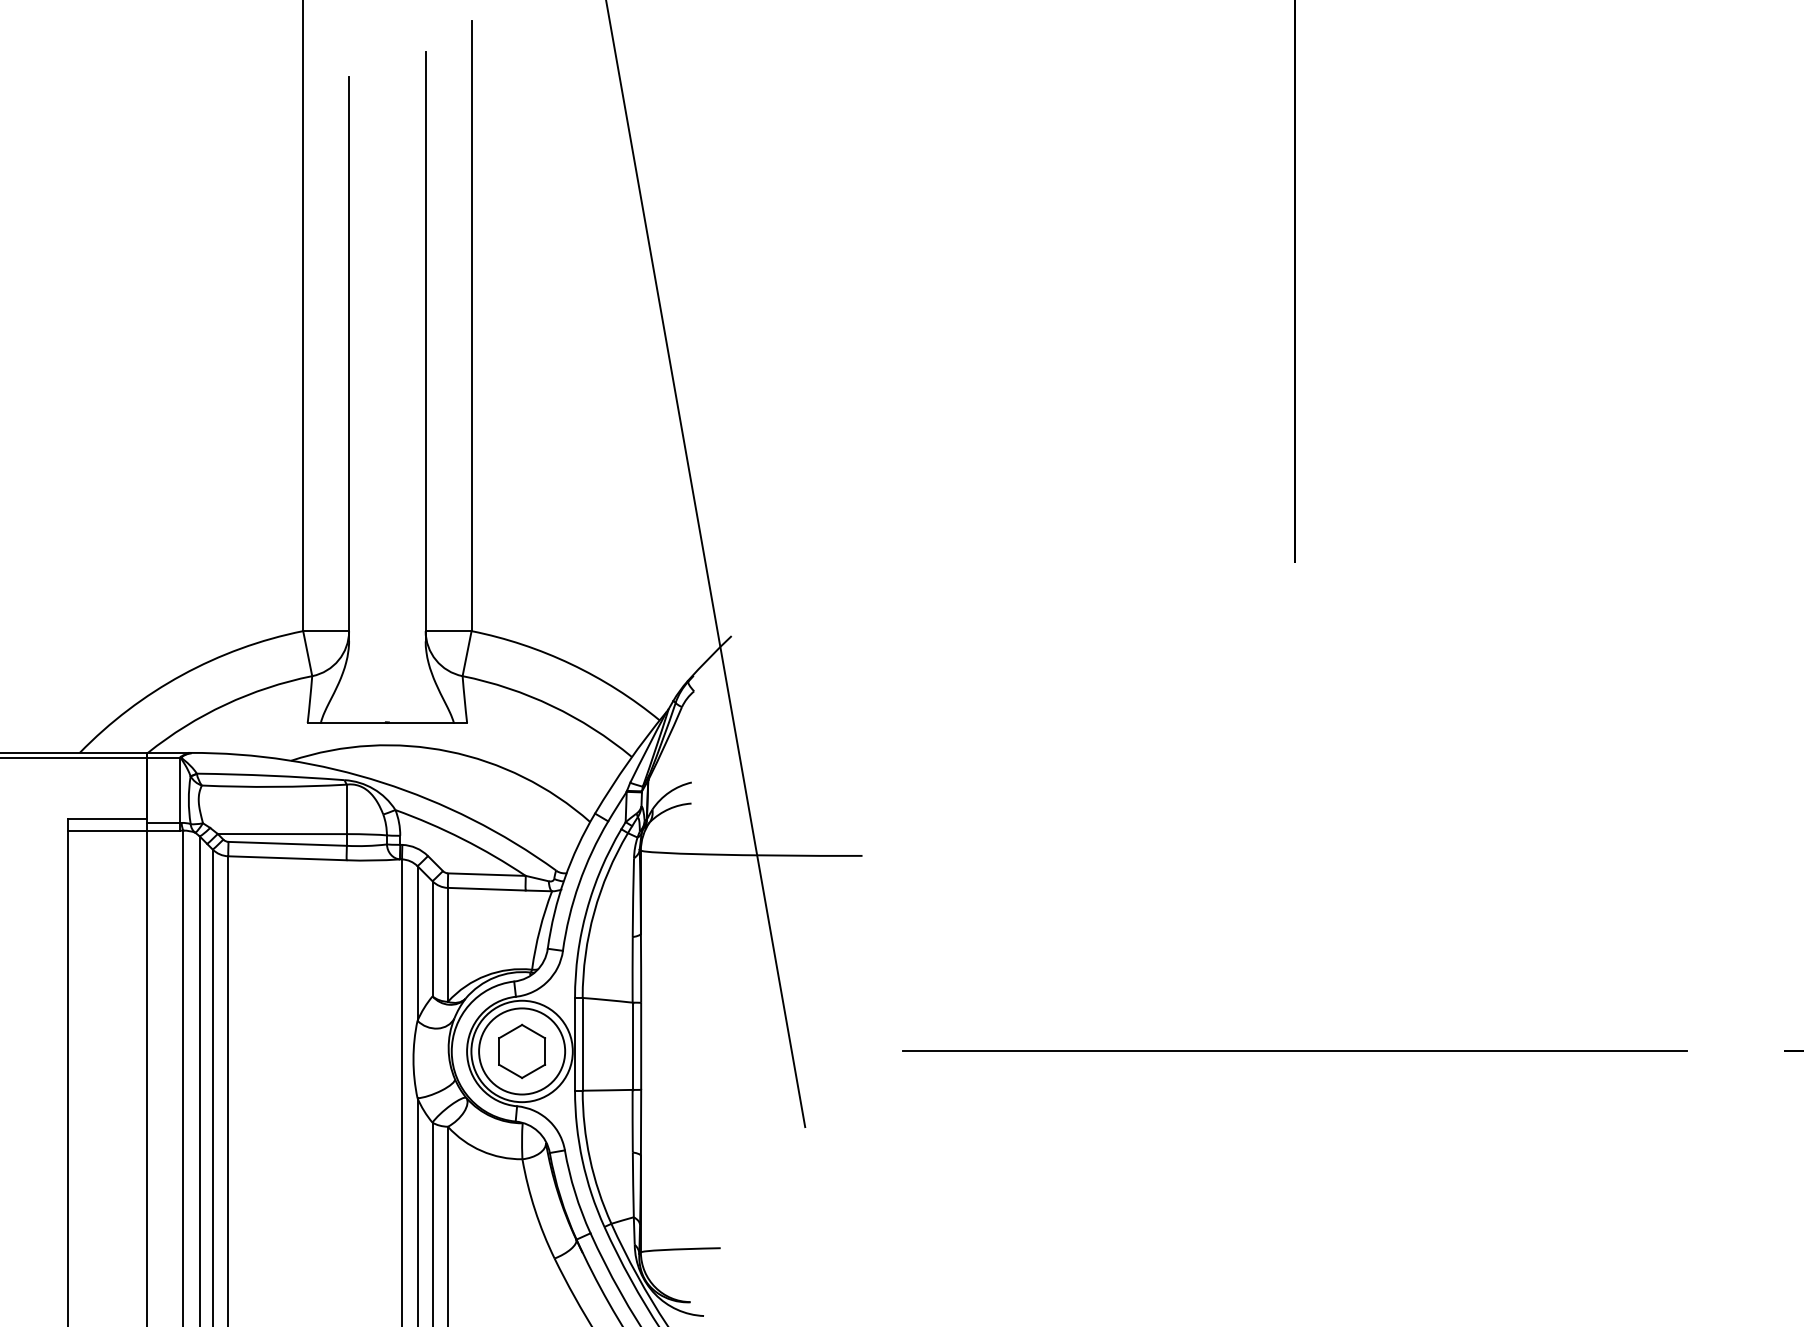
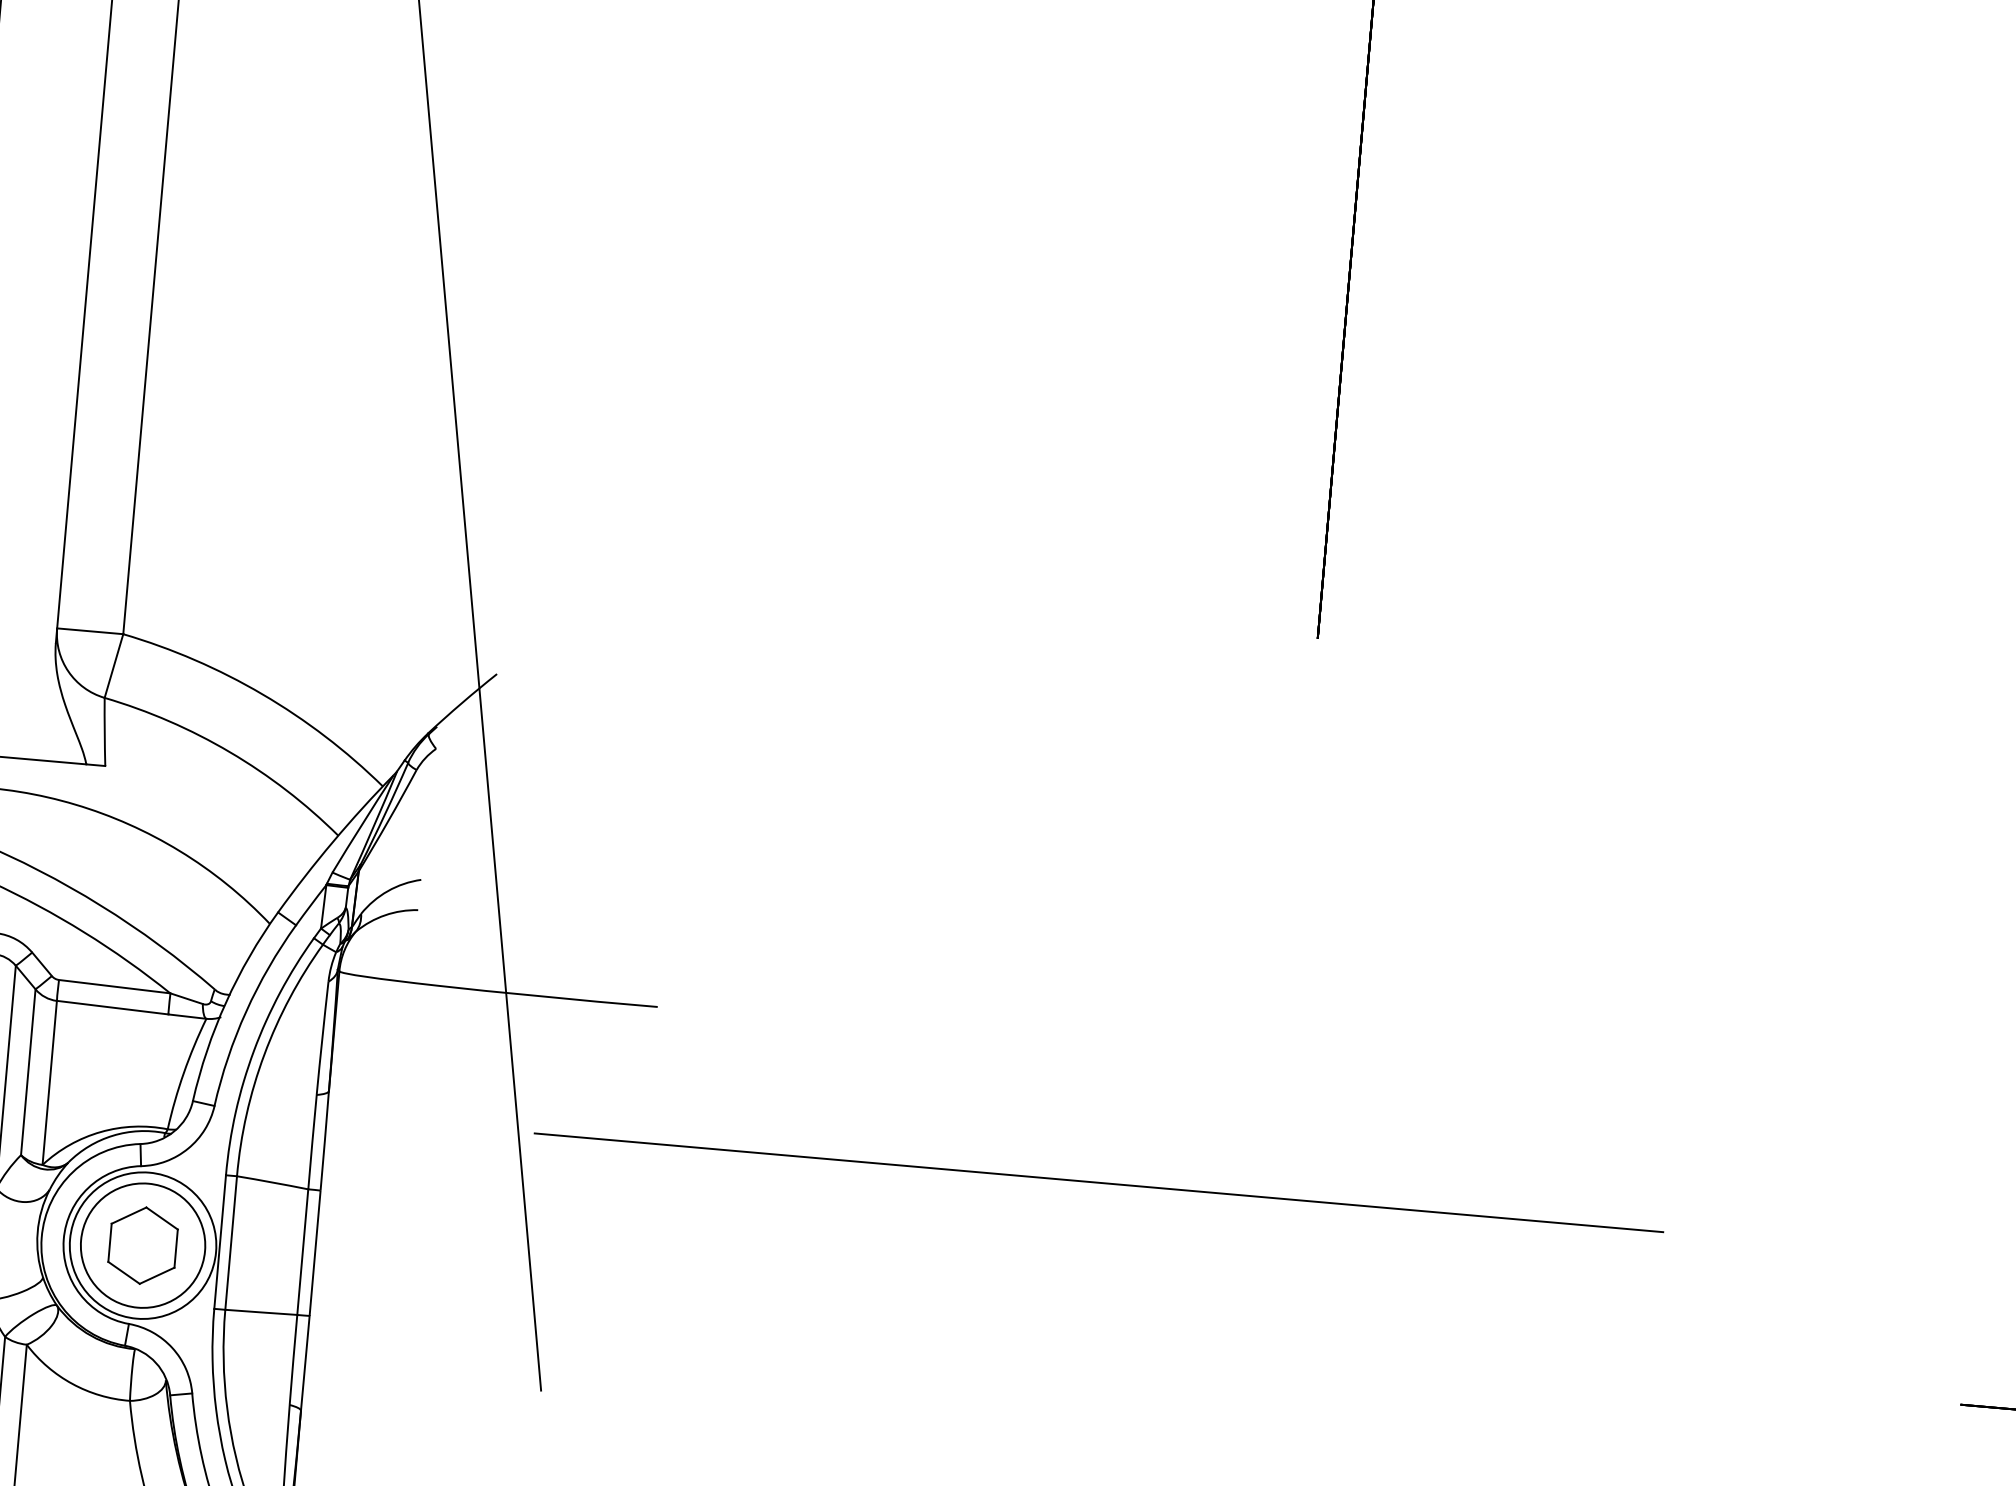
line: (1294, 1050) -> (1097, 1181), moved

